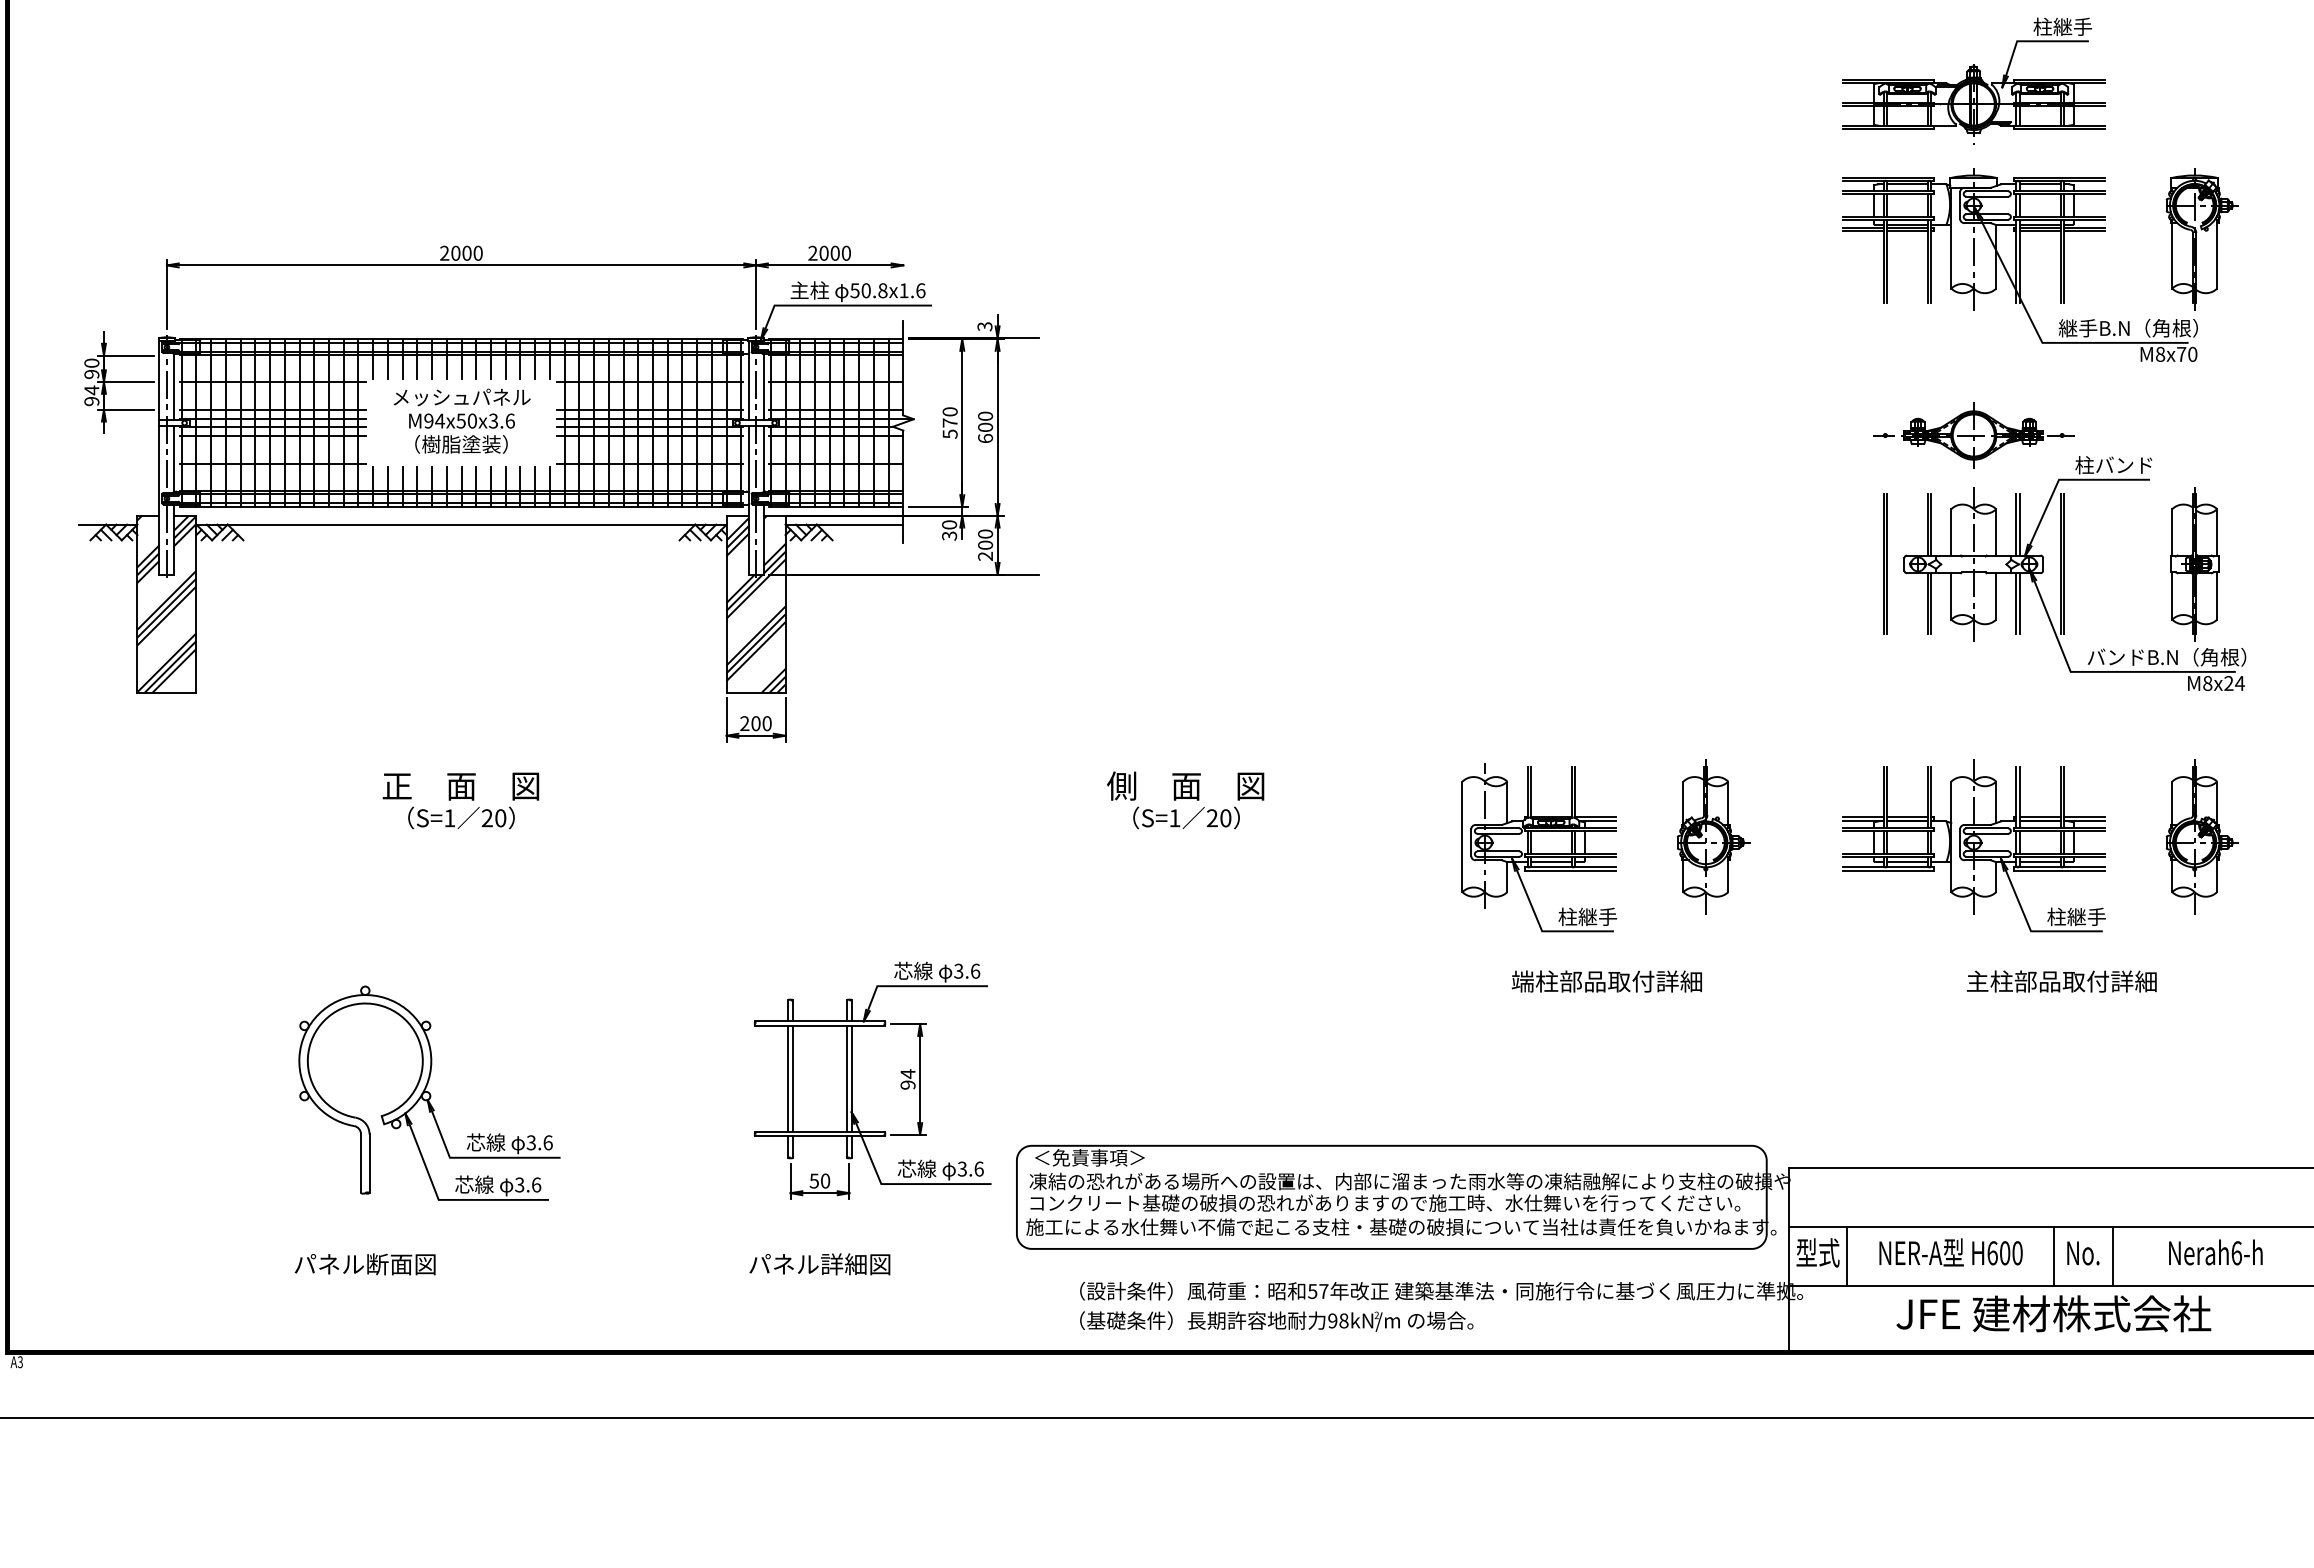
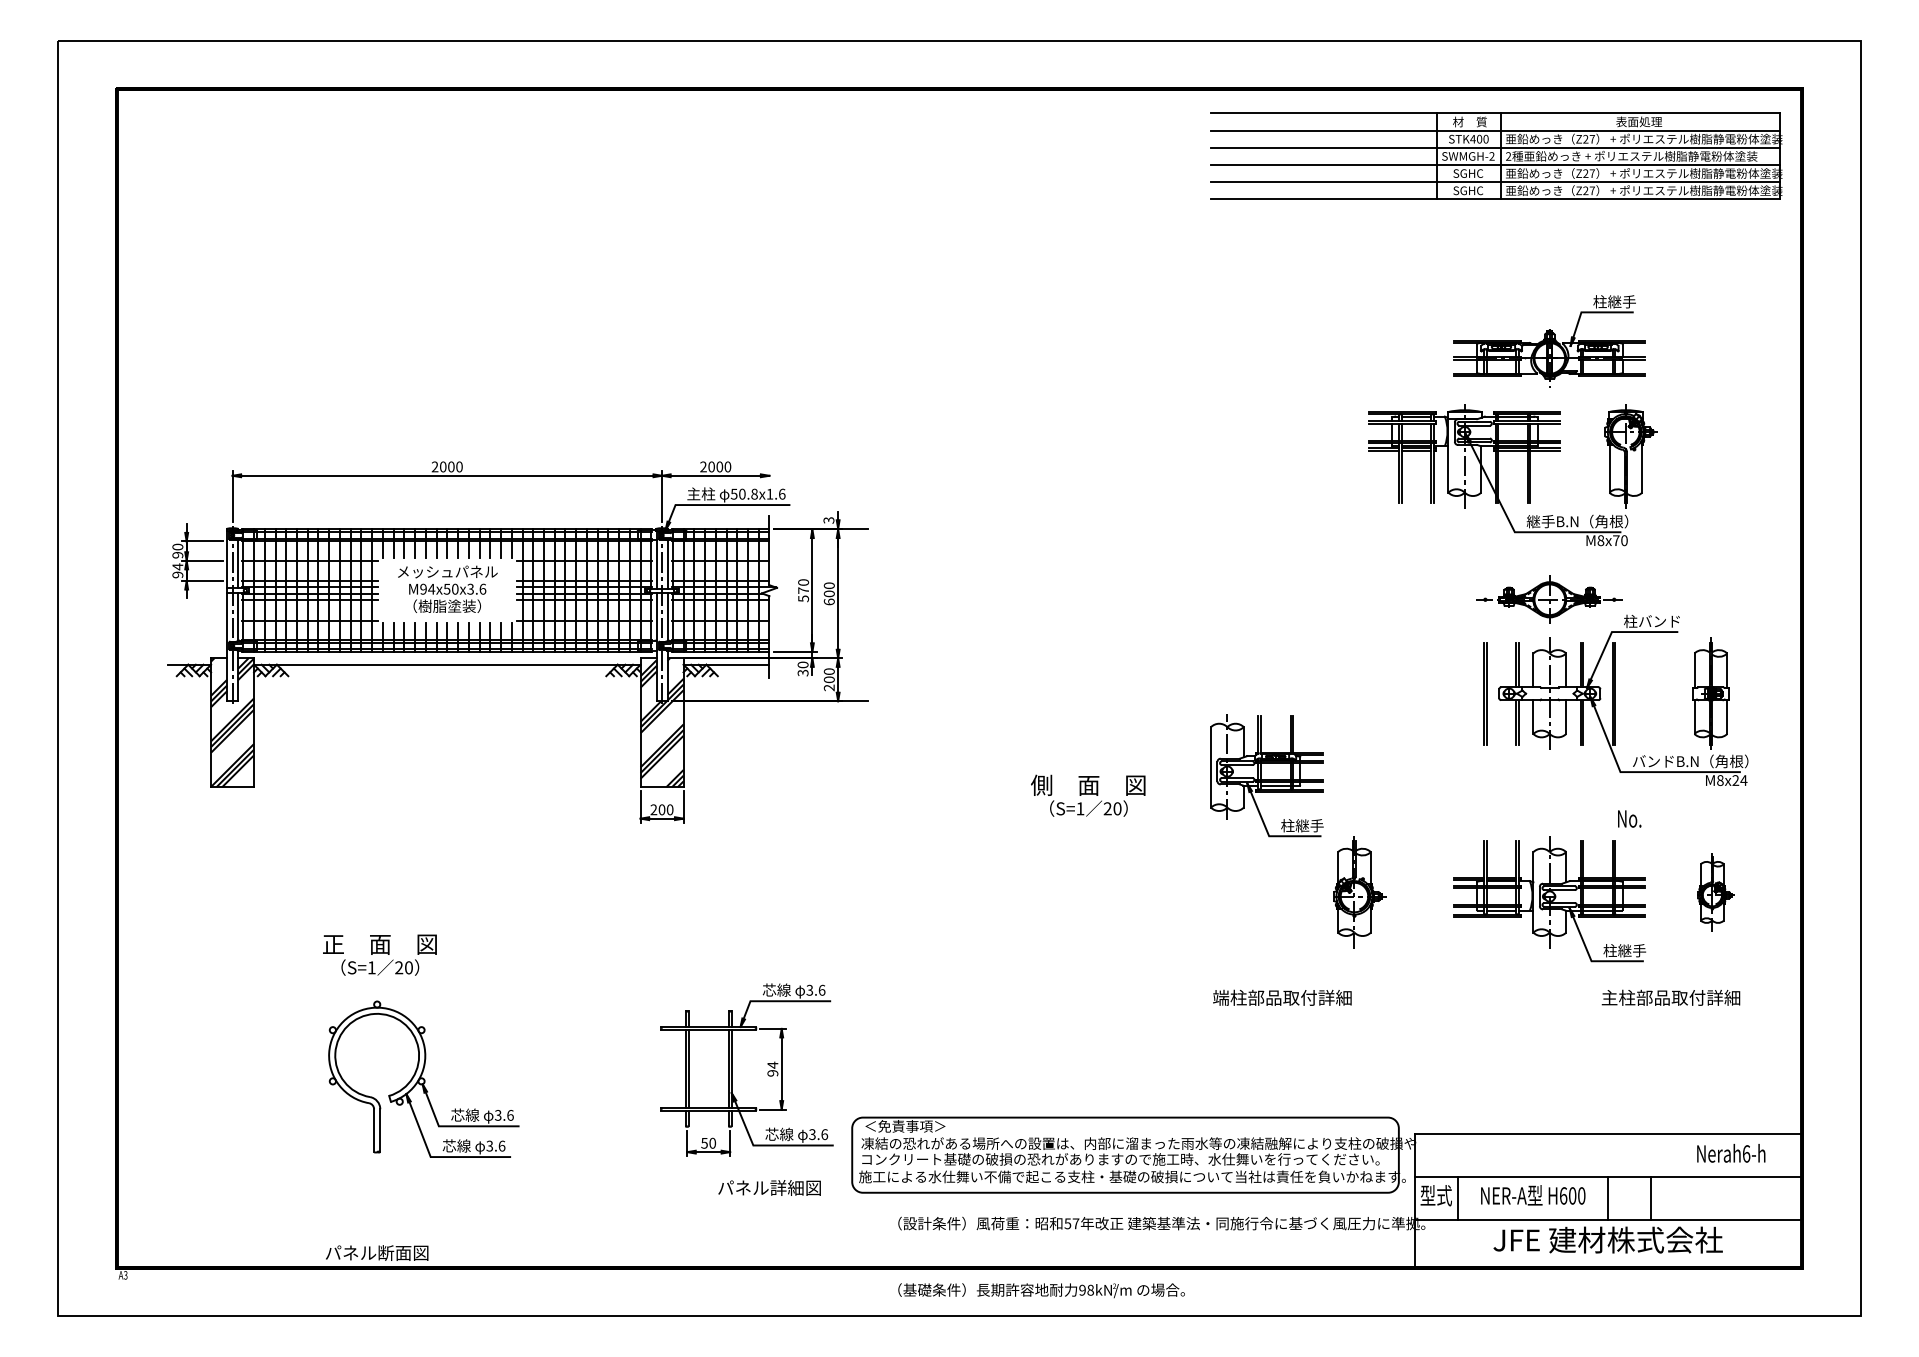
part: (2019, 265) -> (1498, 475), moved
text: (460, 800) -> (379, 954), moved
text: (1185, 800) -> (1088, 795), moved
part: (2201, 837) -> (1715, 892), size x0.7
part: (1538, 848) -> (1266, 775), moved
text: (2061, 981) -> (1670, 997), moved
text: (2083, 1252) -> (1629, 818), moved
text: (2216, 1252) -> (1731, 1153), moved
text: (365, 1263) -> (377, 1252), moved
text: (819, 1263) -> (769, 1187), moved
text: (1276, 1321) -> (1041, 1290), moved

